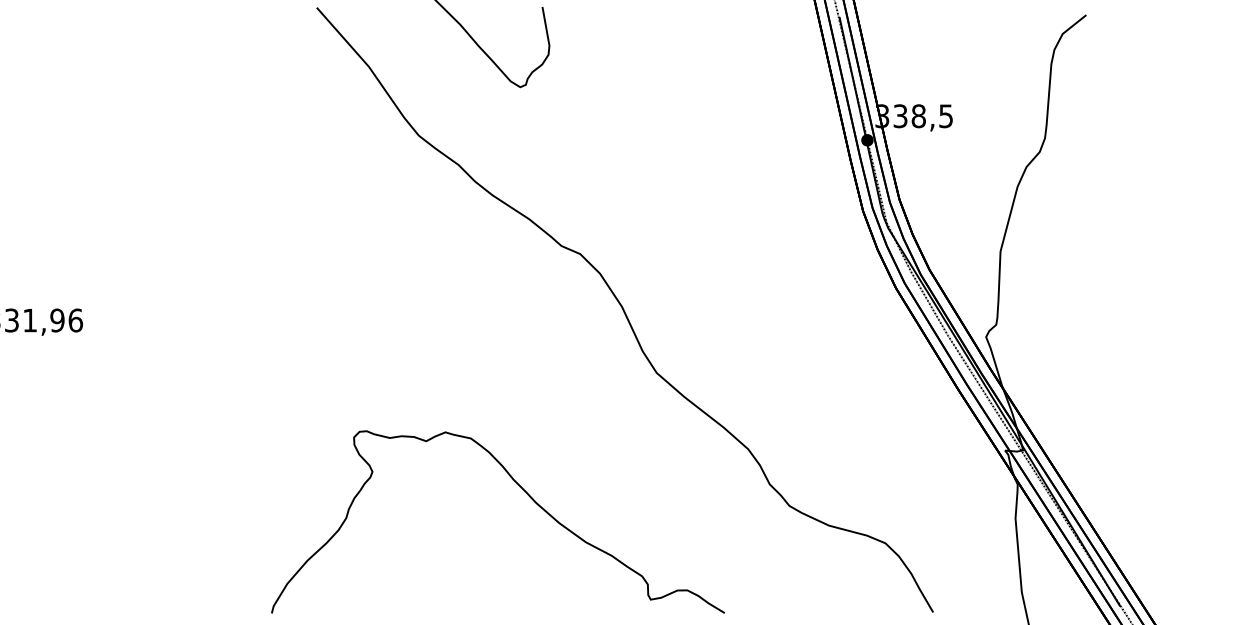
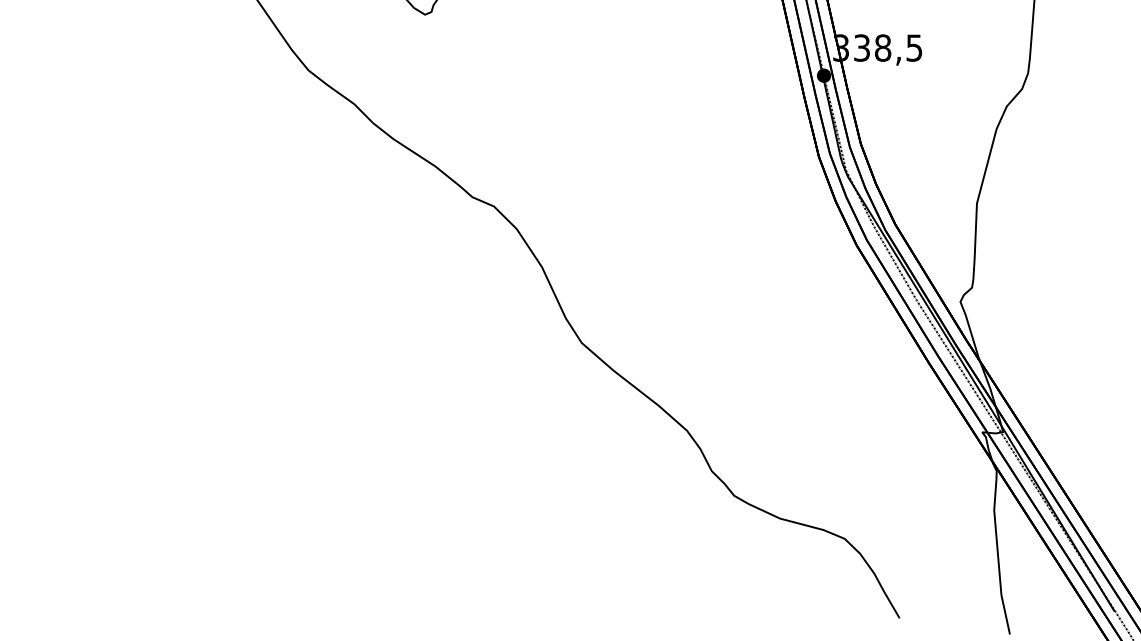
part: (527, 495) -> (433, 483), removed

